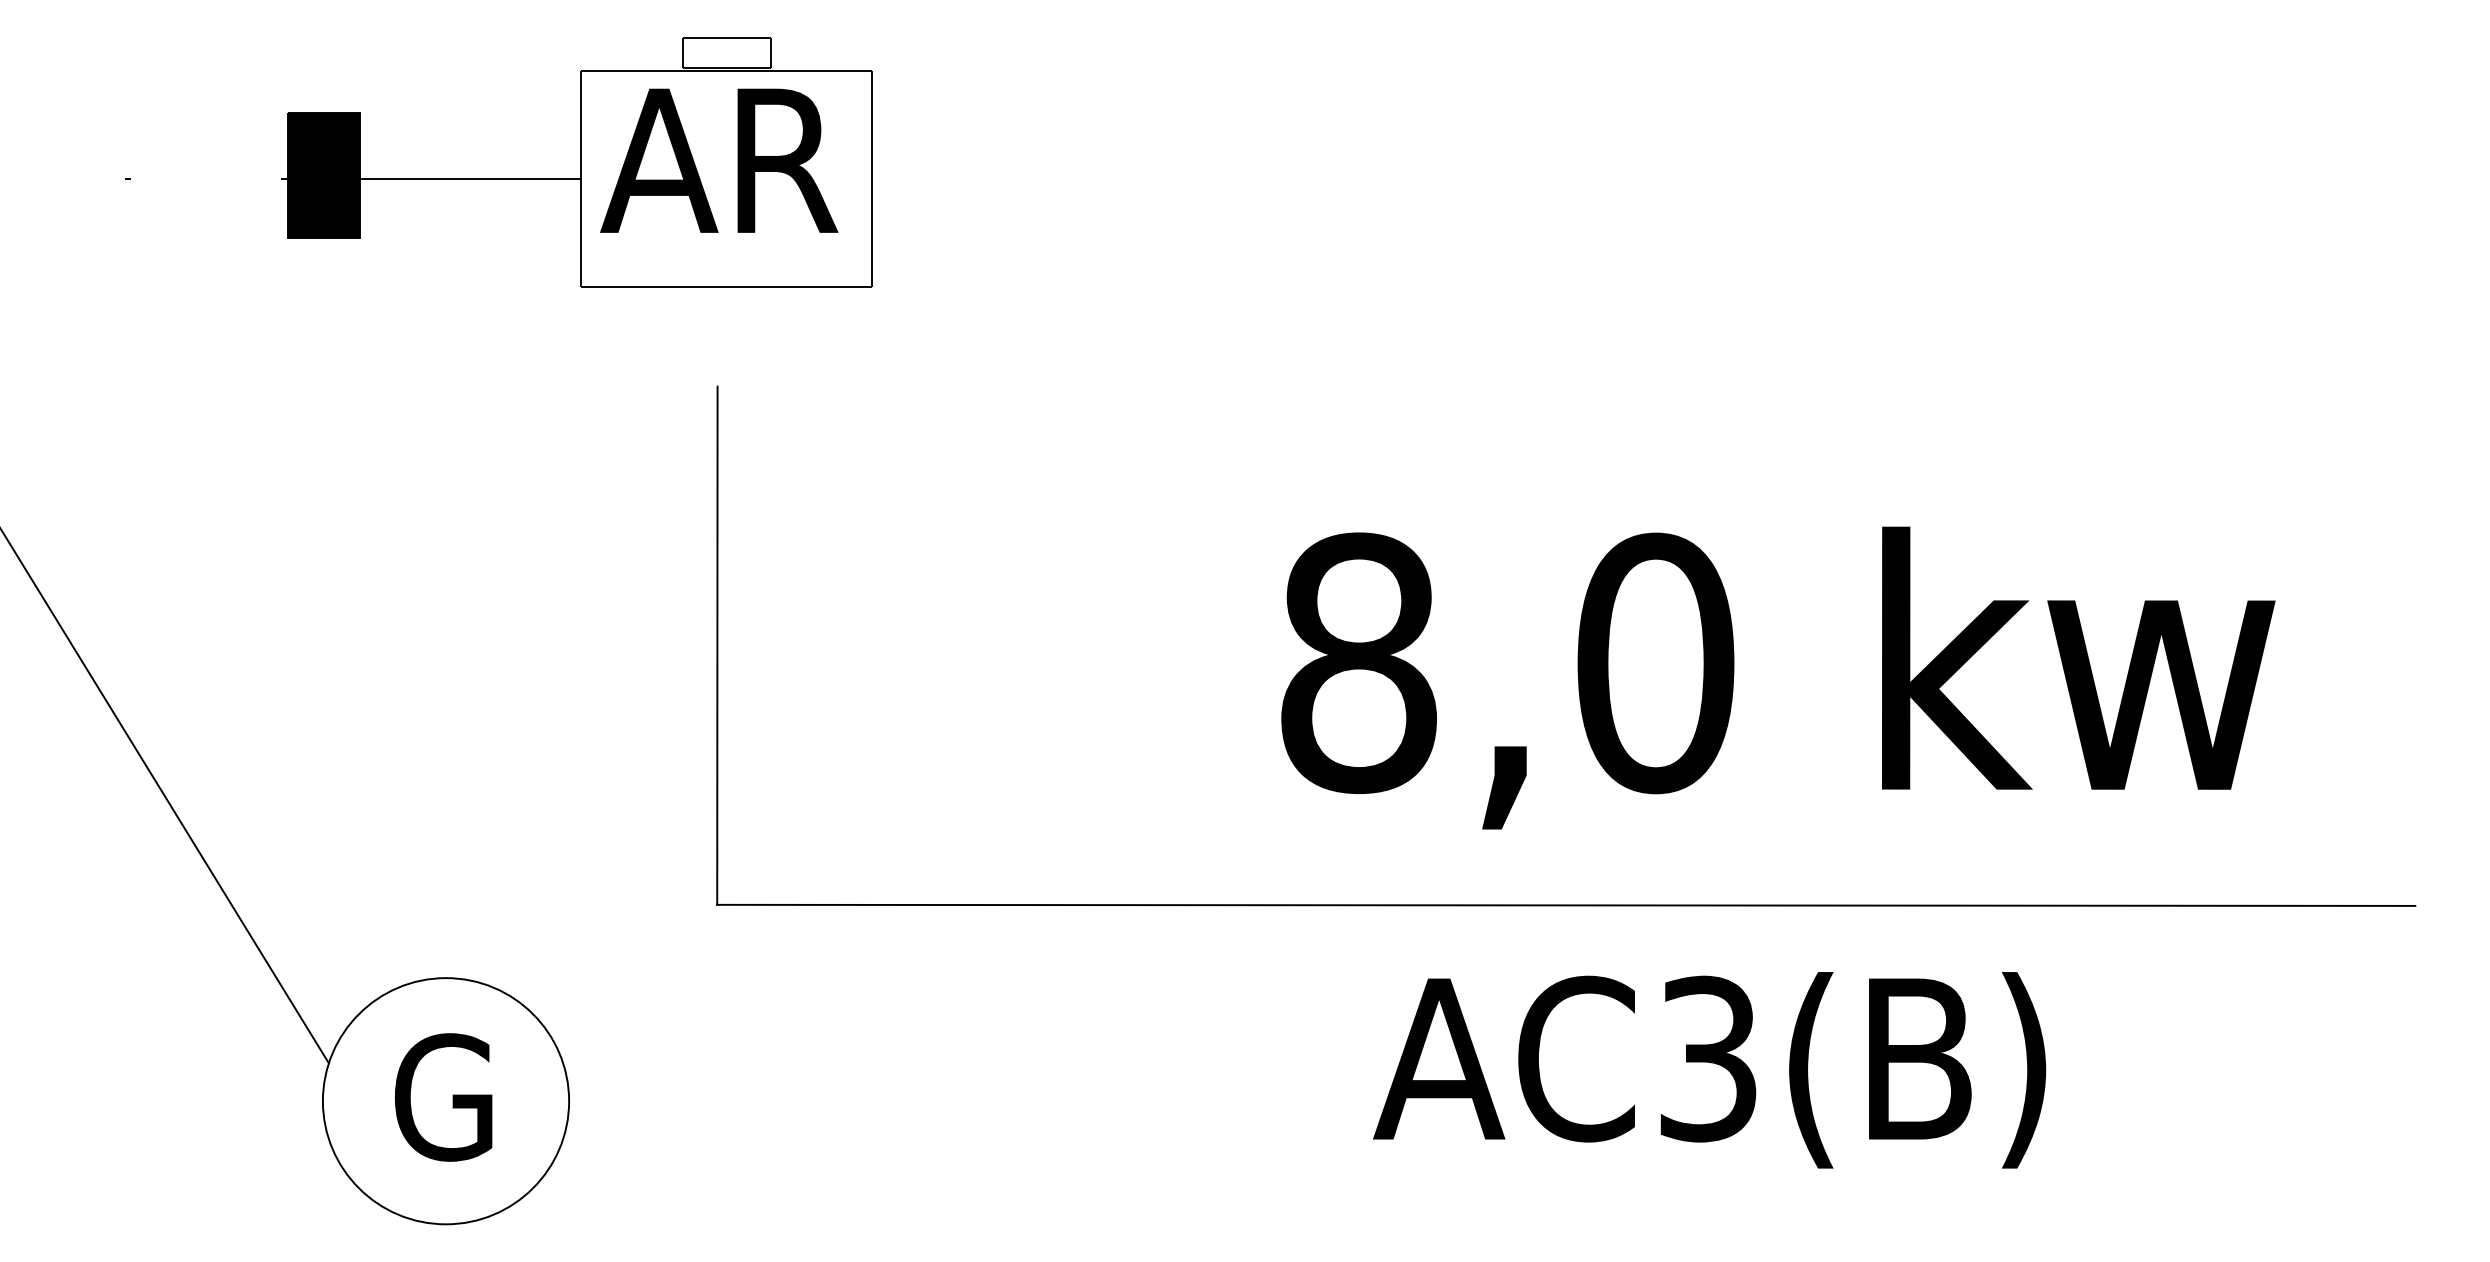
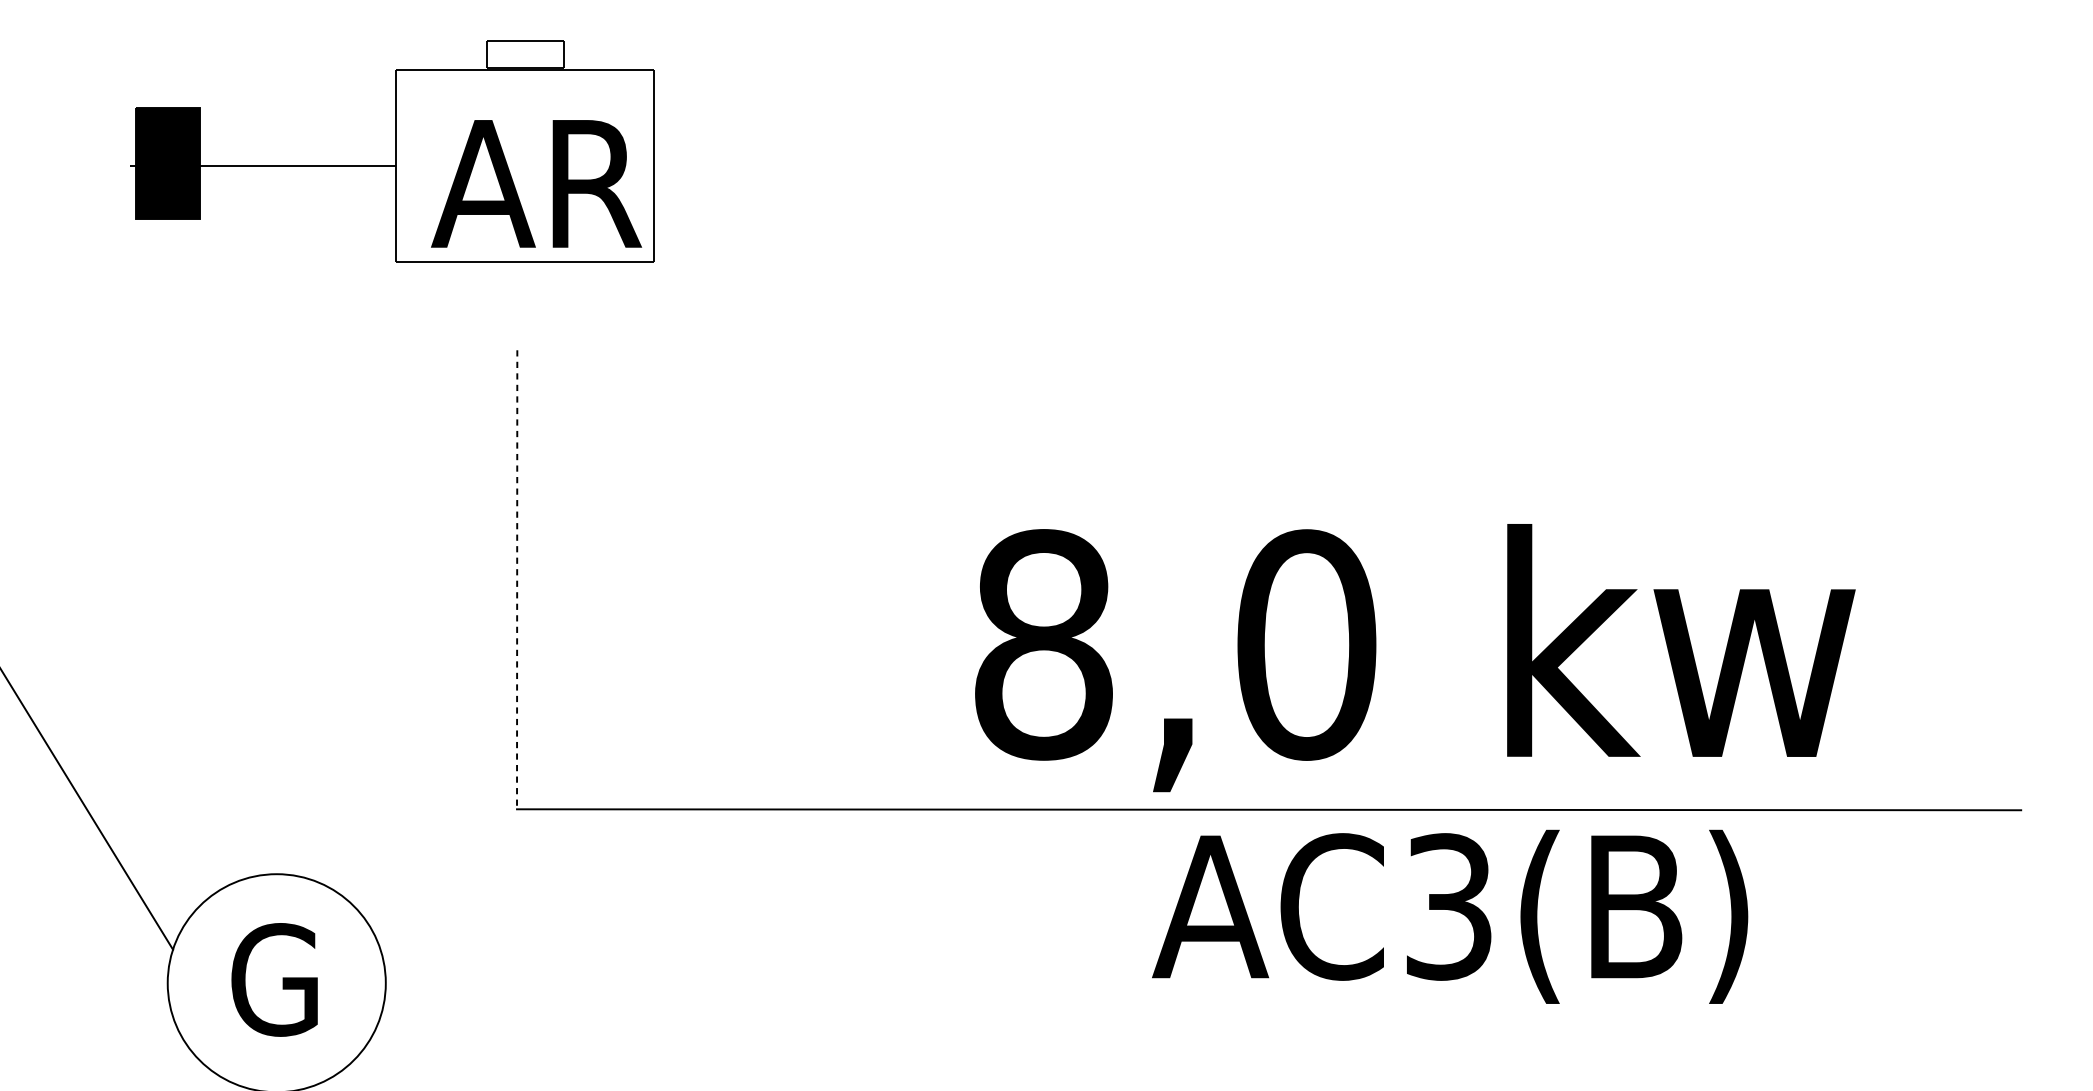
text: (719, 160) -> (536, 183), moved
line: (717, 646) -> (517, 580), solid -> dashed
text: (1778, 677) -> (1415, 657), moved
text: (1709, 1070) -> (1449, 917), moved

